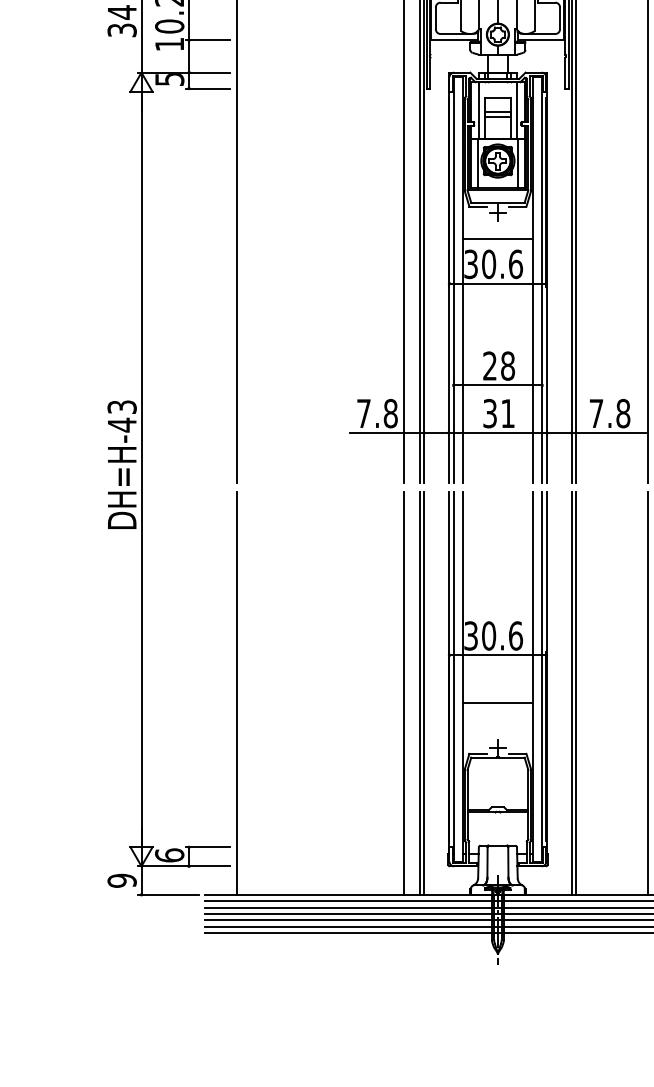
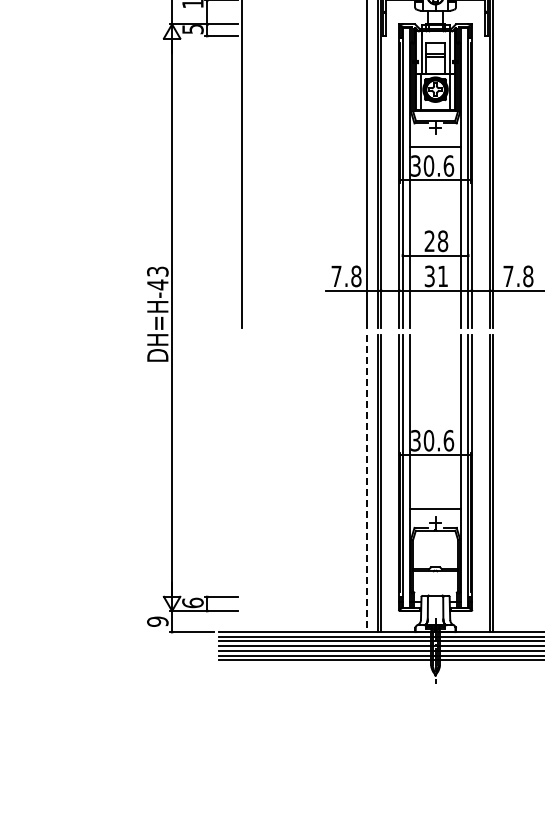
line: (236, 693) -> (242, 483), removed
line: (404, 693) -> (366, 483), solid -> dashed
line: (497, 703) -> (435, 509), moved

